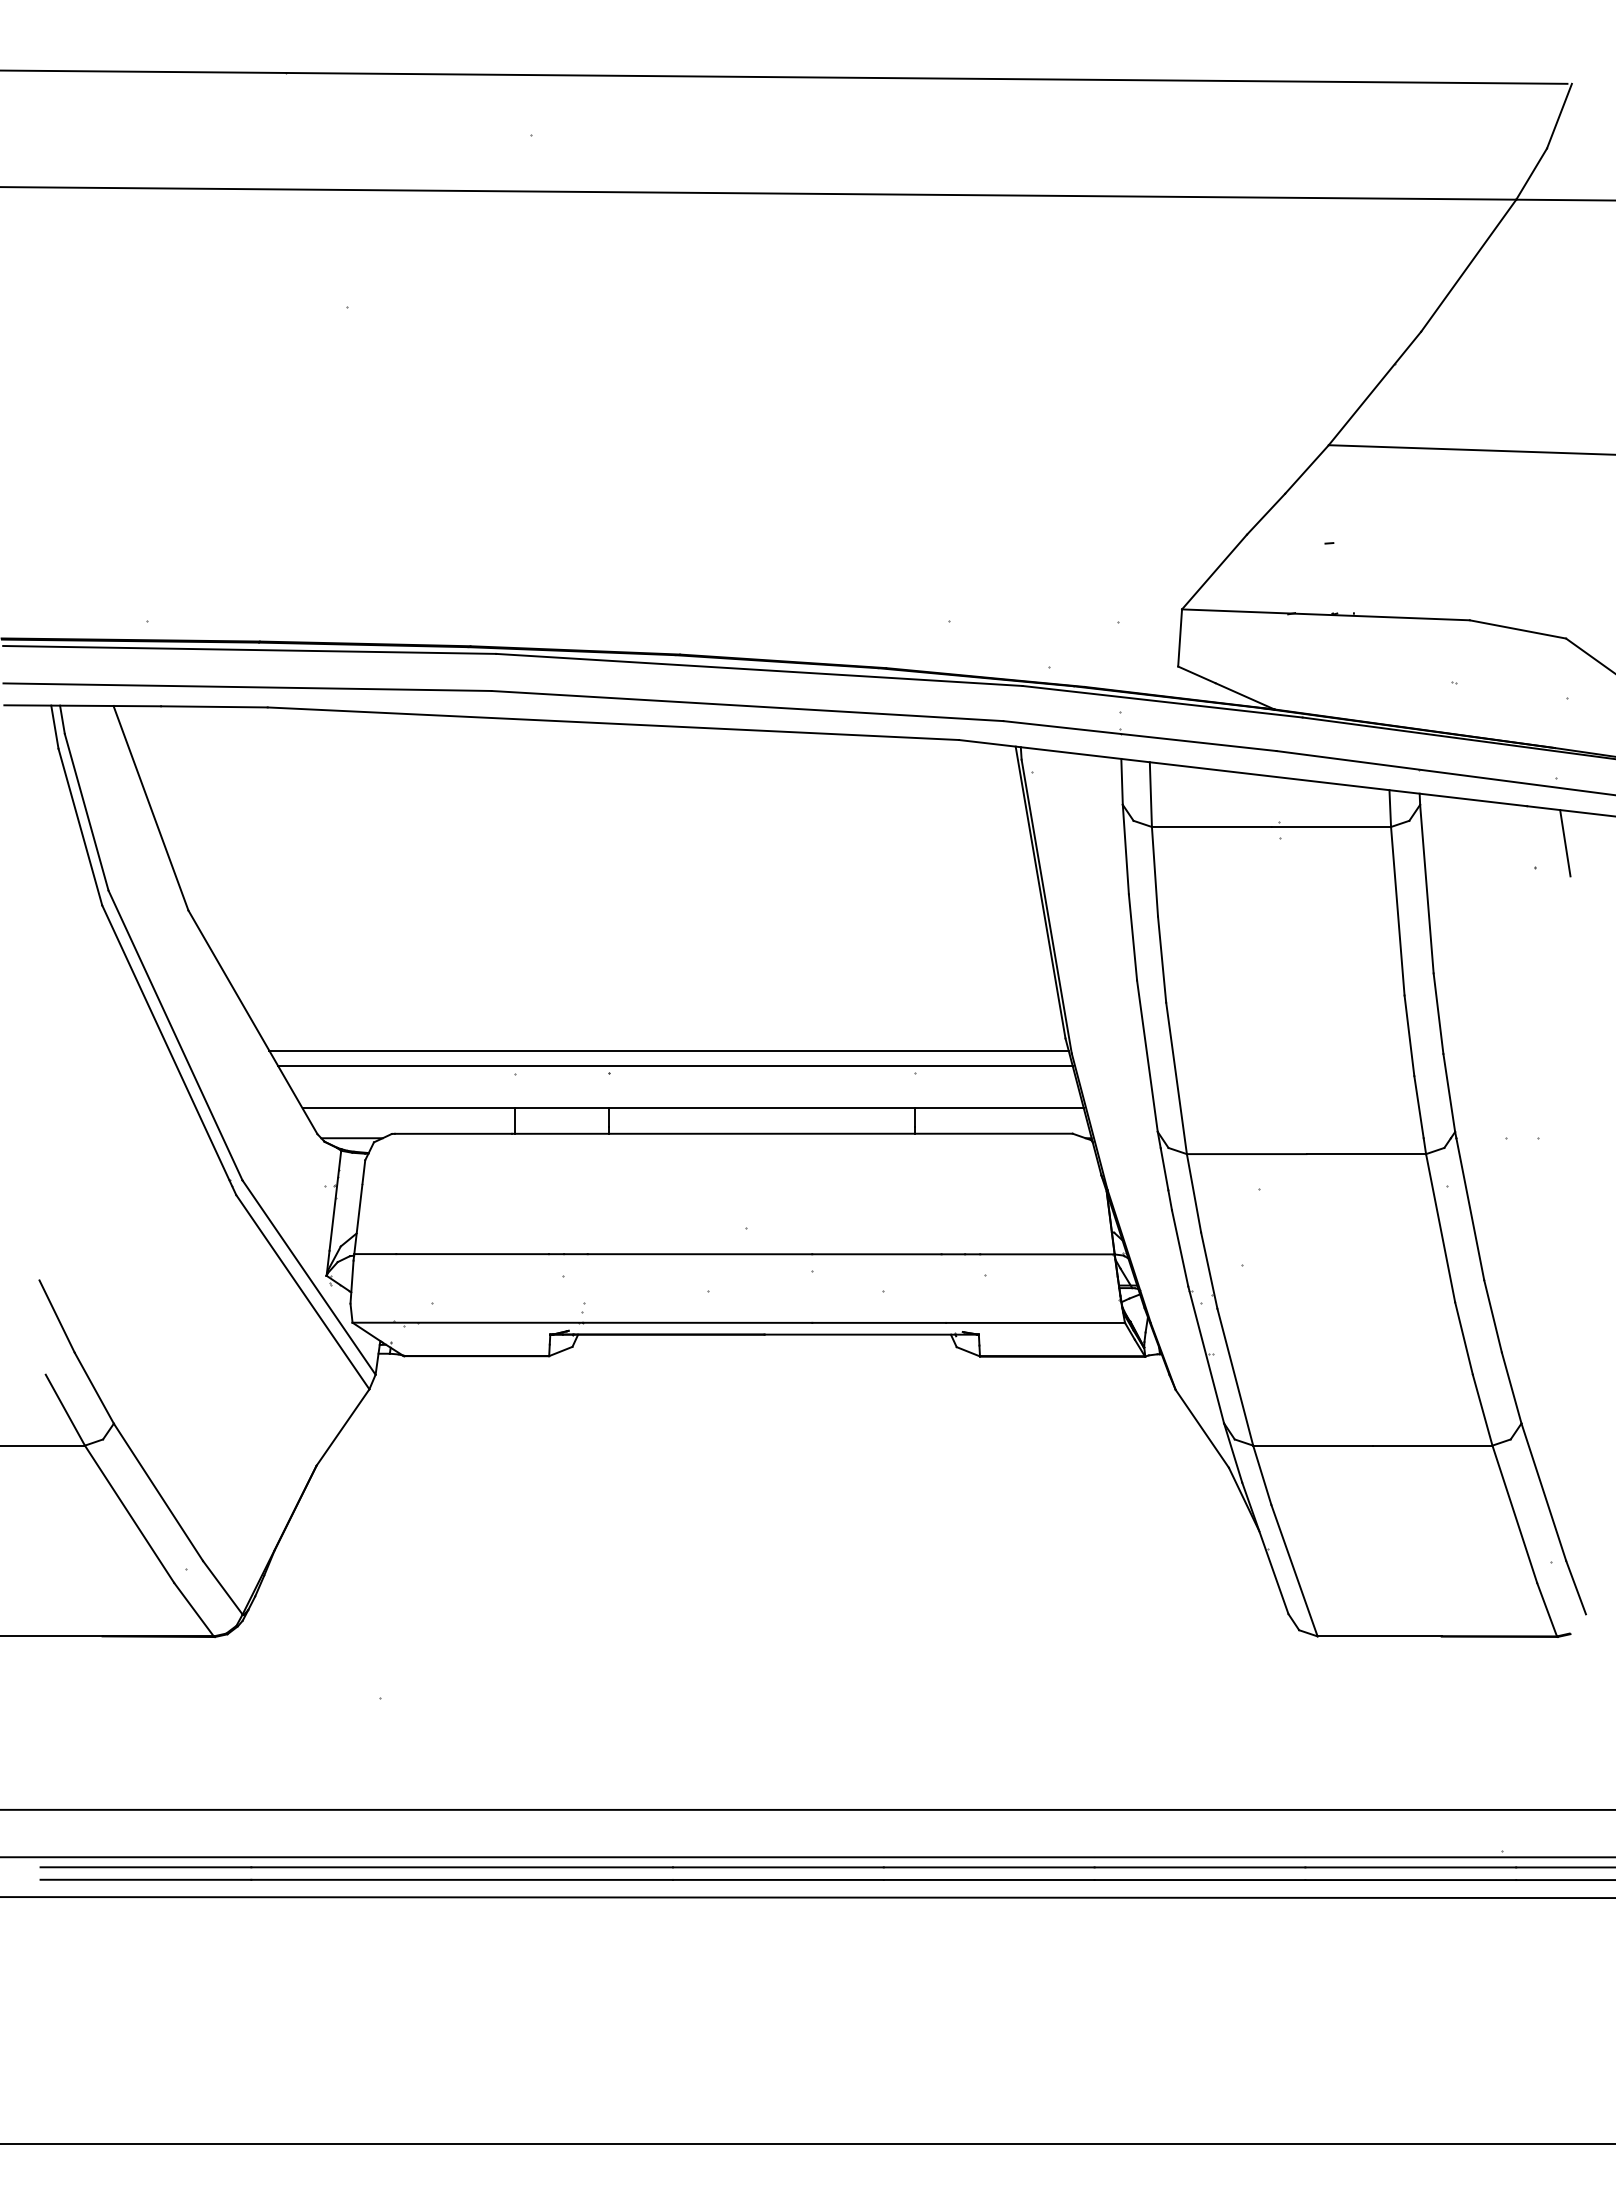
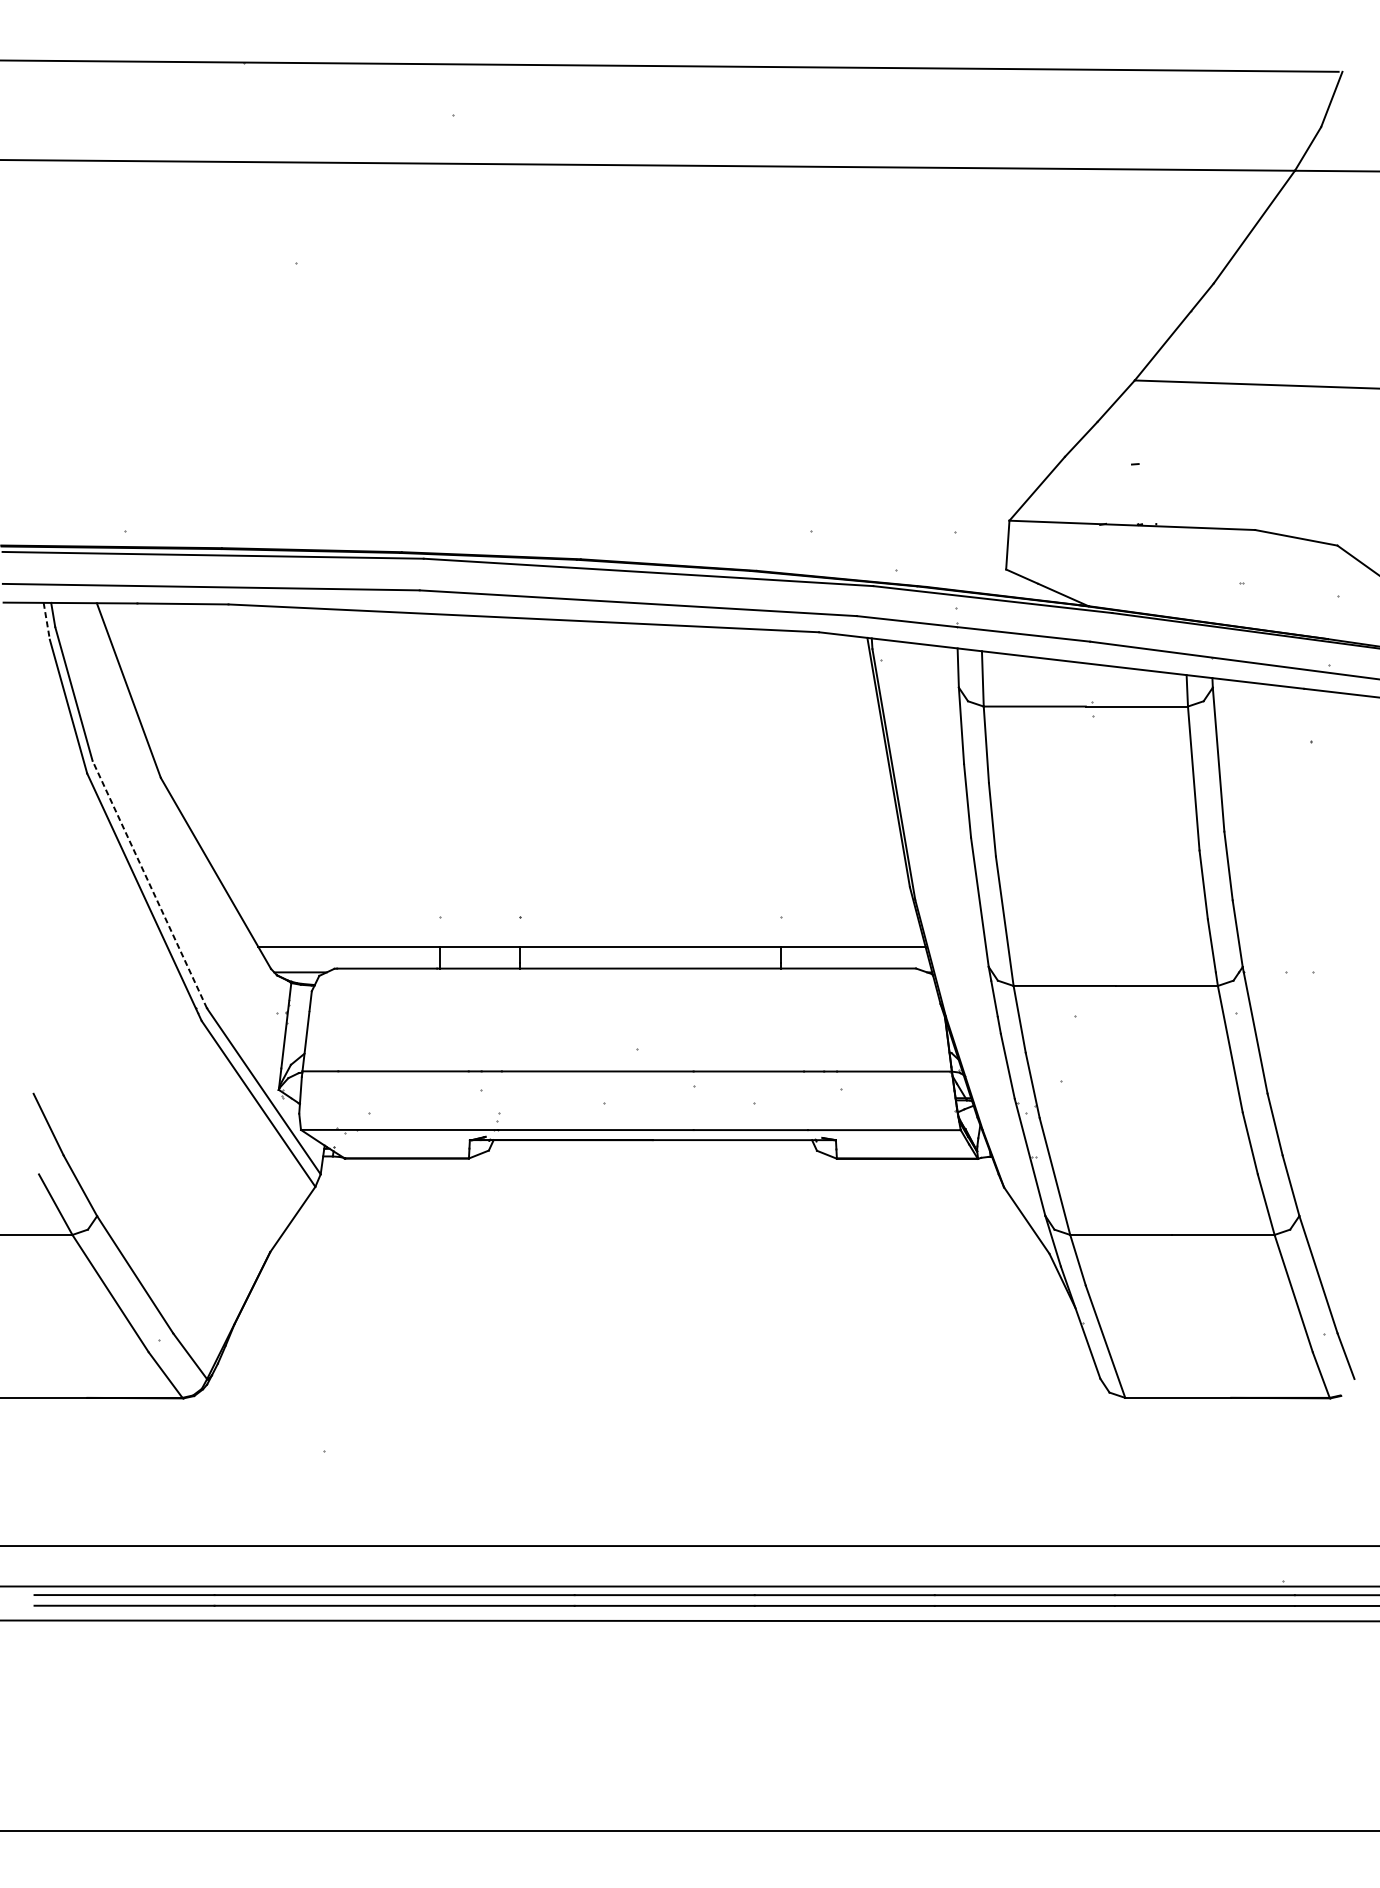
line: (54, 727) -> (46, 621), solid -> dashed
line: (1565, 843) -> (1336, 720), removed
line: (175, 1035) -> (149, 884), solid -> dashed
line: (668, 1050) -> (570, 897), removed
line: (674, 1065) -> (575, 910), removed

